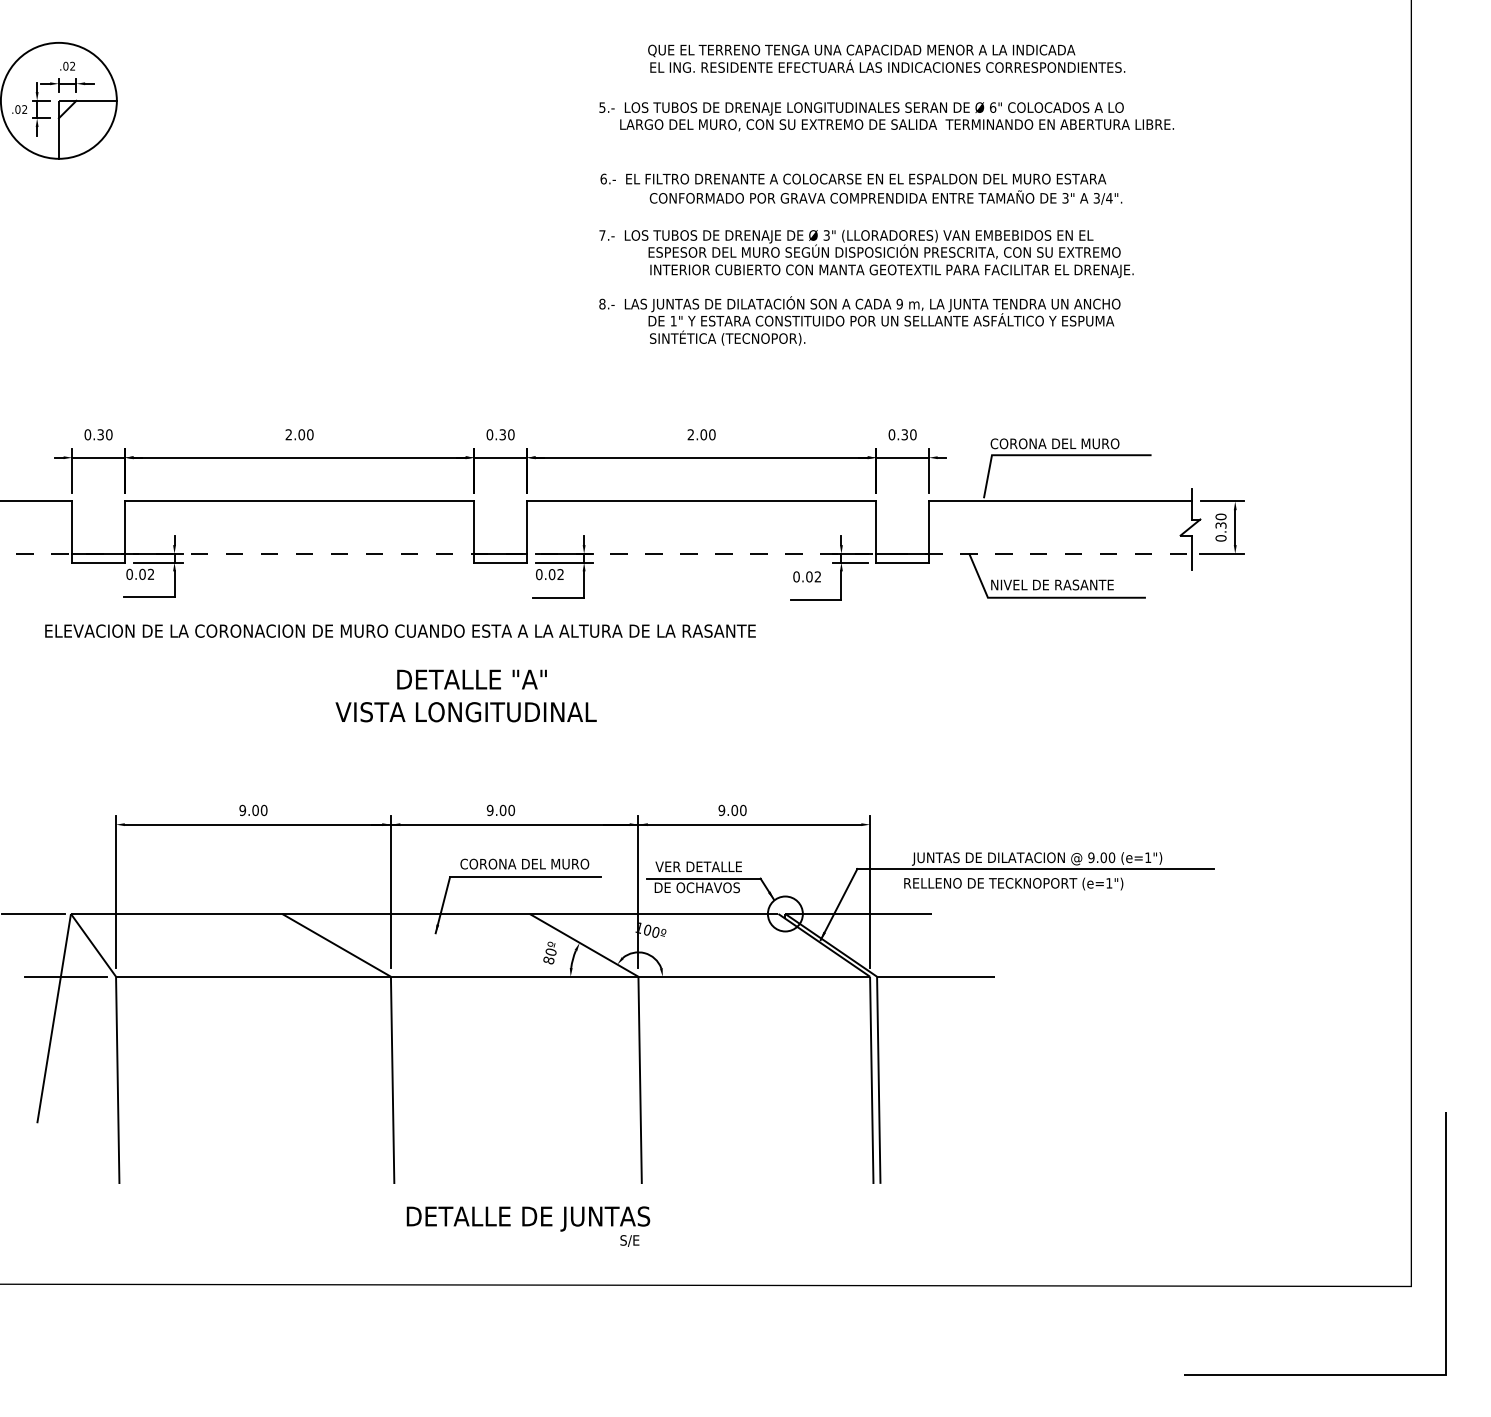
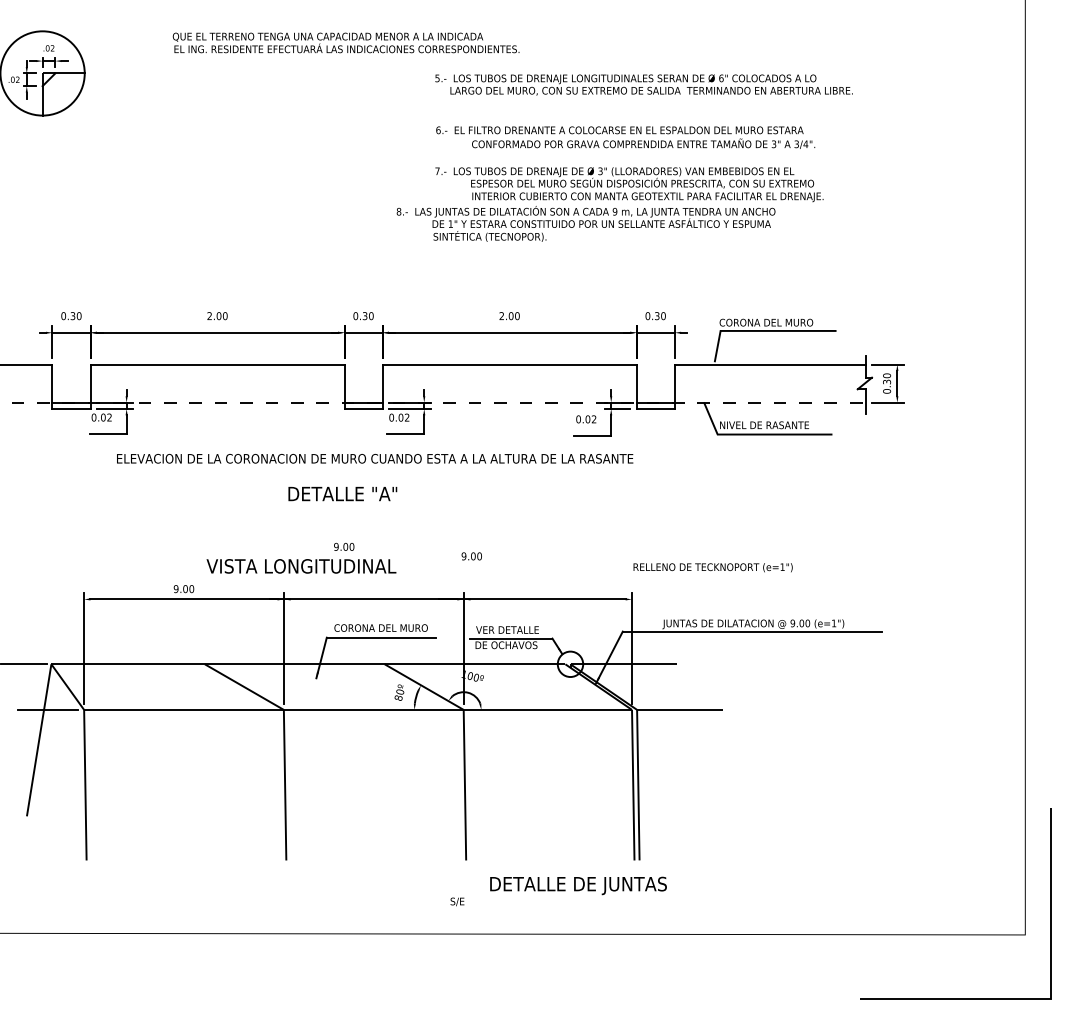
text: (886, 58) -> (346, 42), moved
text: (859, 320) -> (585, 223), moved
text: (400, 630) -> (375, 458), moved
text: (465, 712) -> (300, 566), moved
text: (732, 809) -> (471, 555), moved
text: (500, 810) -> (343, 546), moved
text: (1013, 883) -> (712, 567), moved
text: (528, 1218) -> (578, 885), moved

